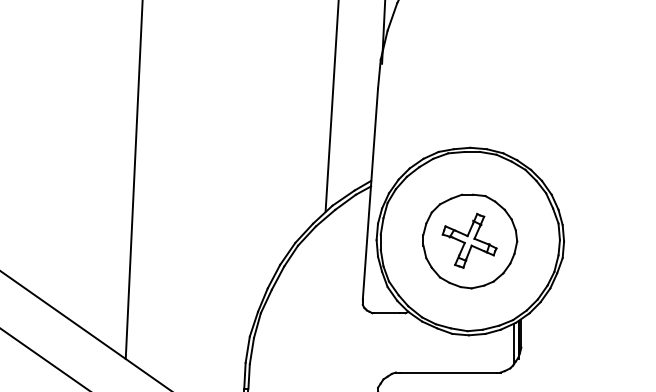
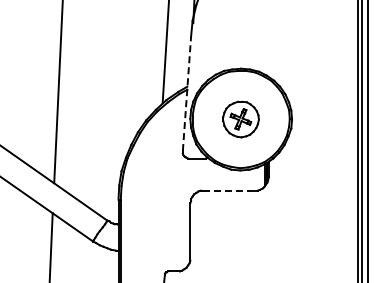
line: (371, 193) -> (187, 93), solid -> dashed
part: (469, 241) -> (240, 119), size x0.7
line: (448, 372) -> (229, 190), solid -> dashed

